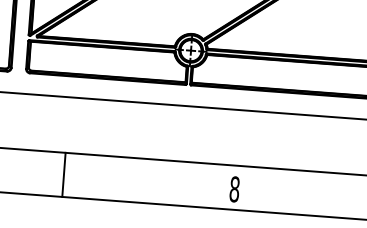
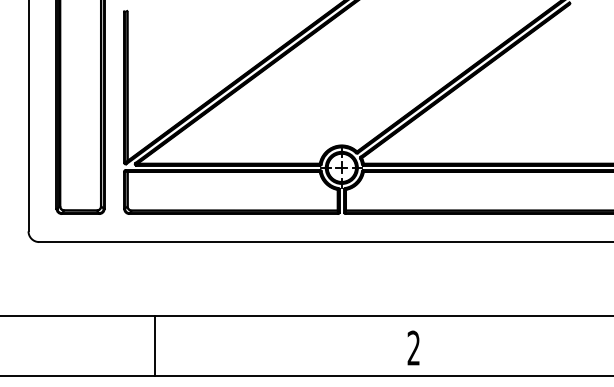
line: (64, 174) -> (155, 345), moved
text: (234, 188) -> (413, 347), 8 -> 2

